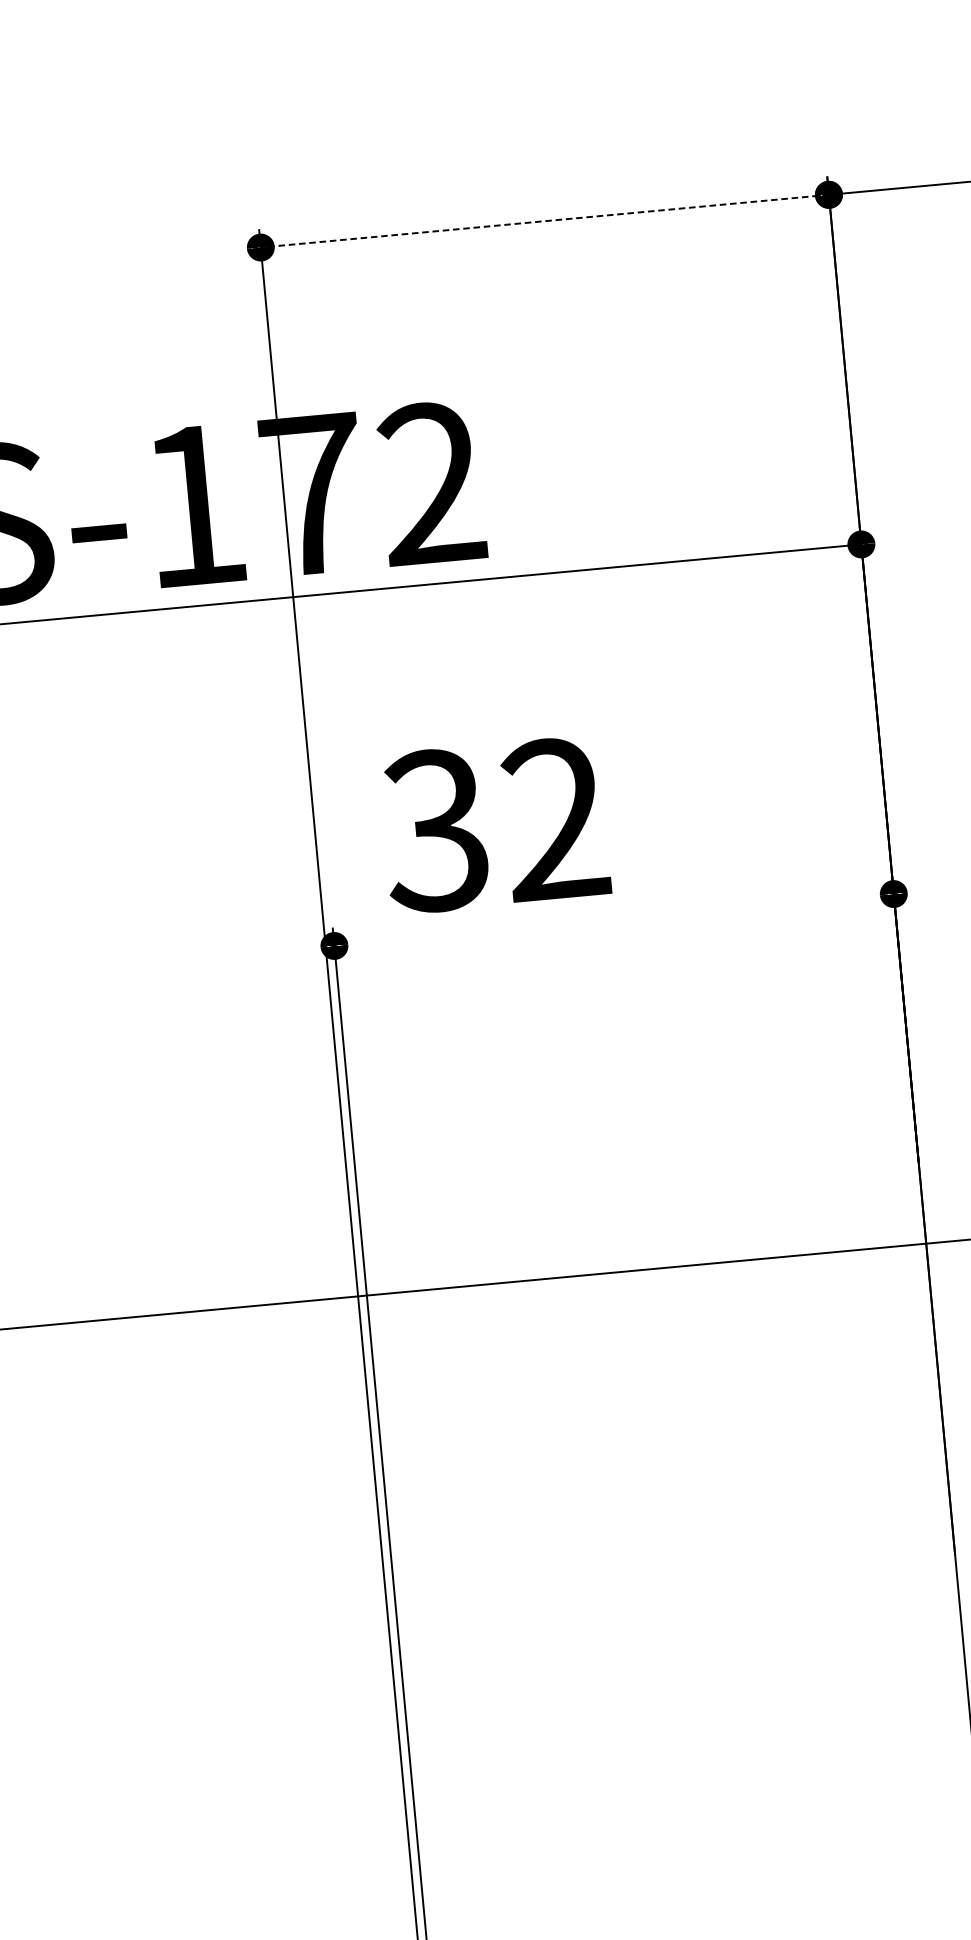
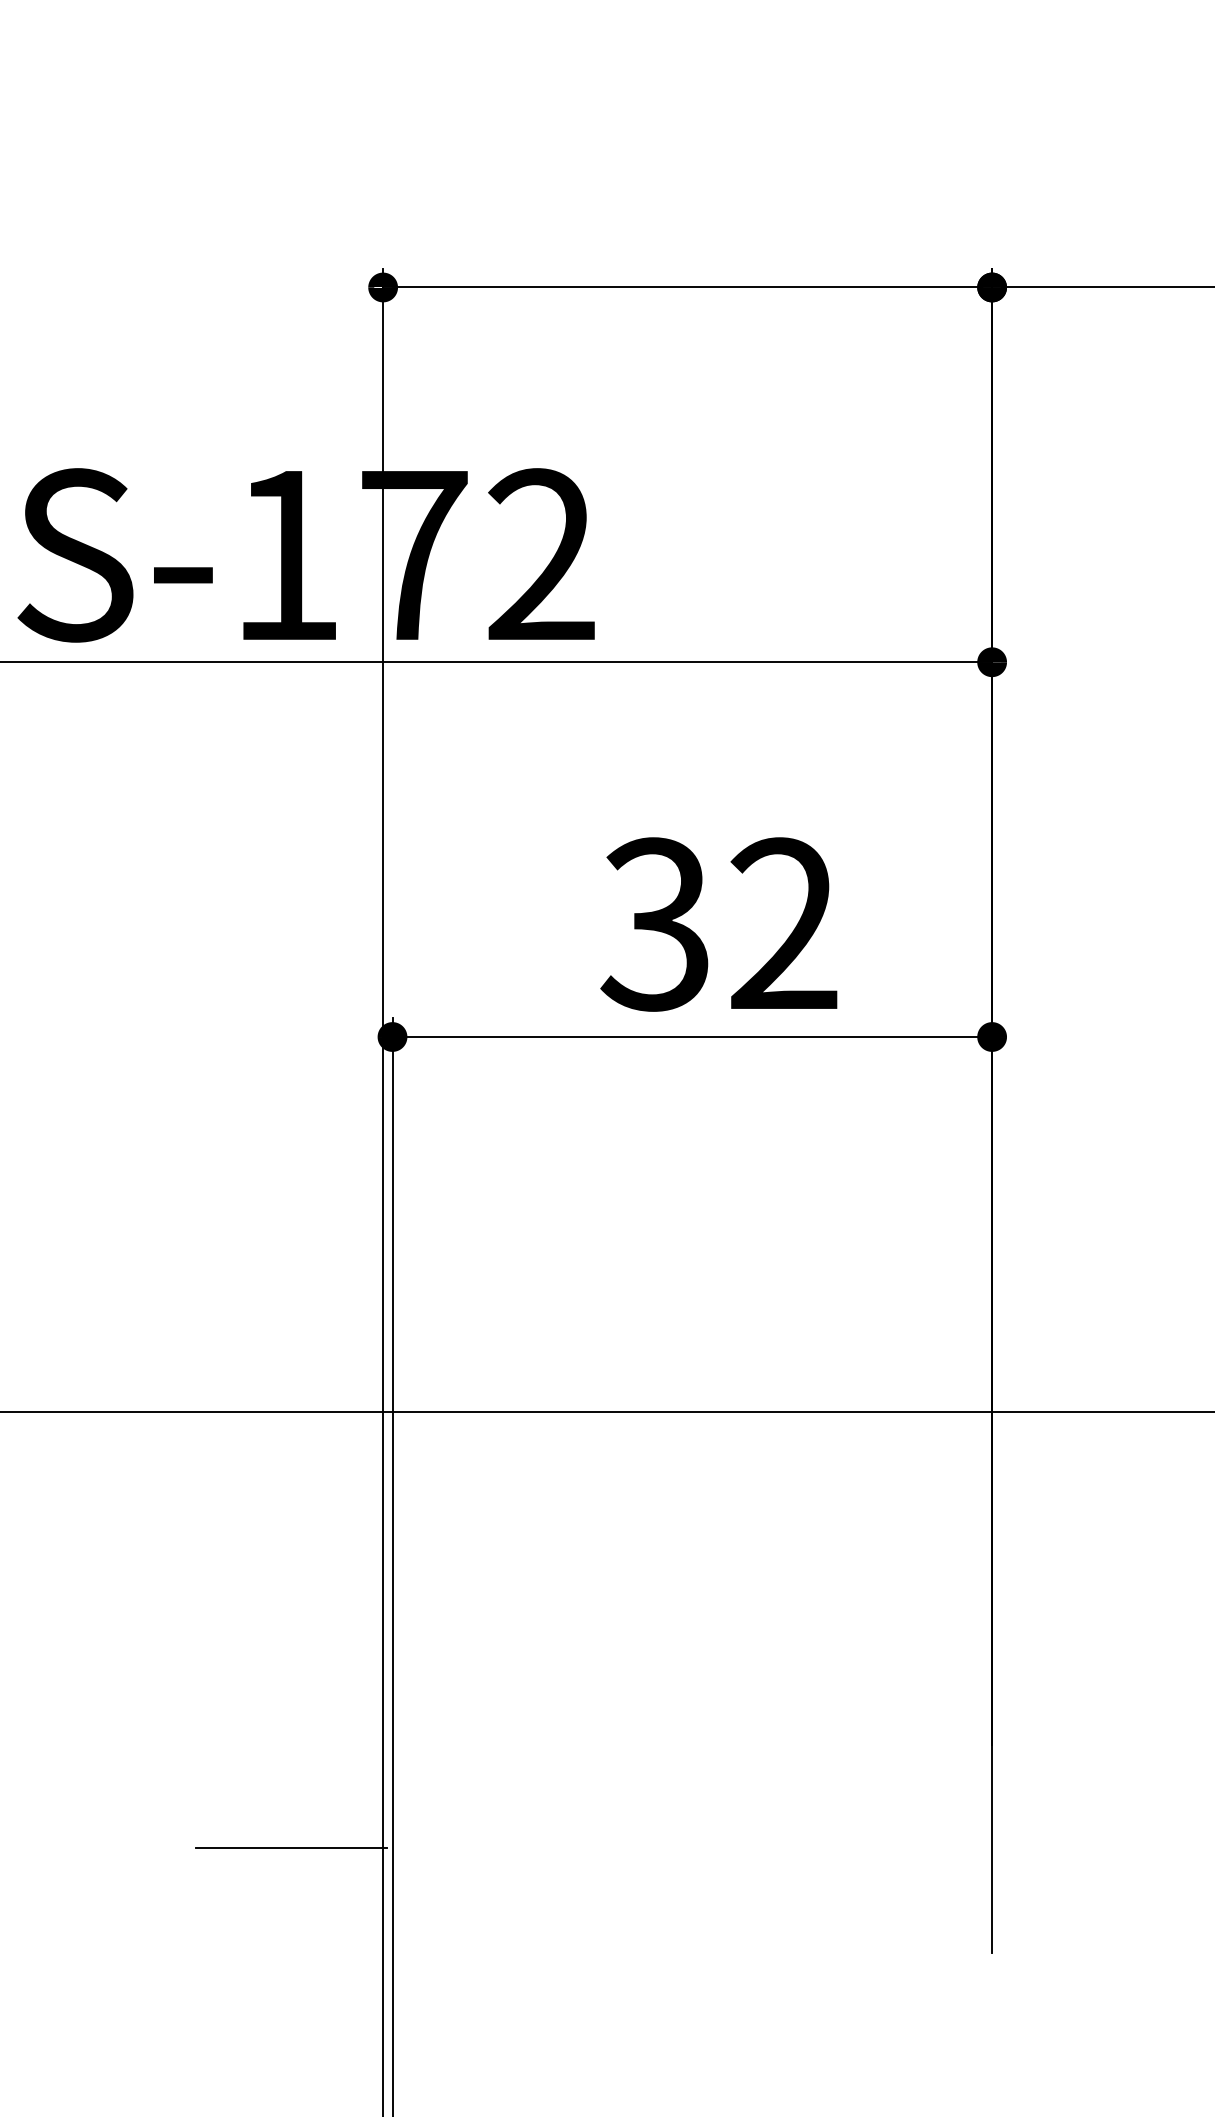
line: (544, 221) -> (687, 287), dashed -> solid
text: (494, 825) -> (718, 924), moved
line: (614, 920) -> (692, 1037), added
line: (309, 1711) -> (290, 1848), added

